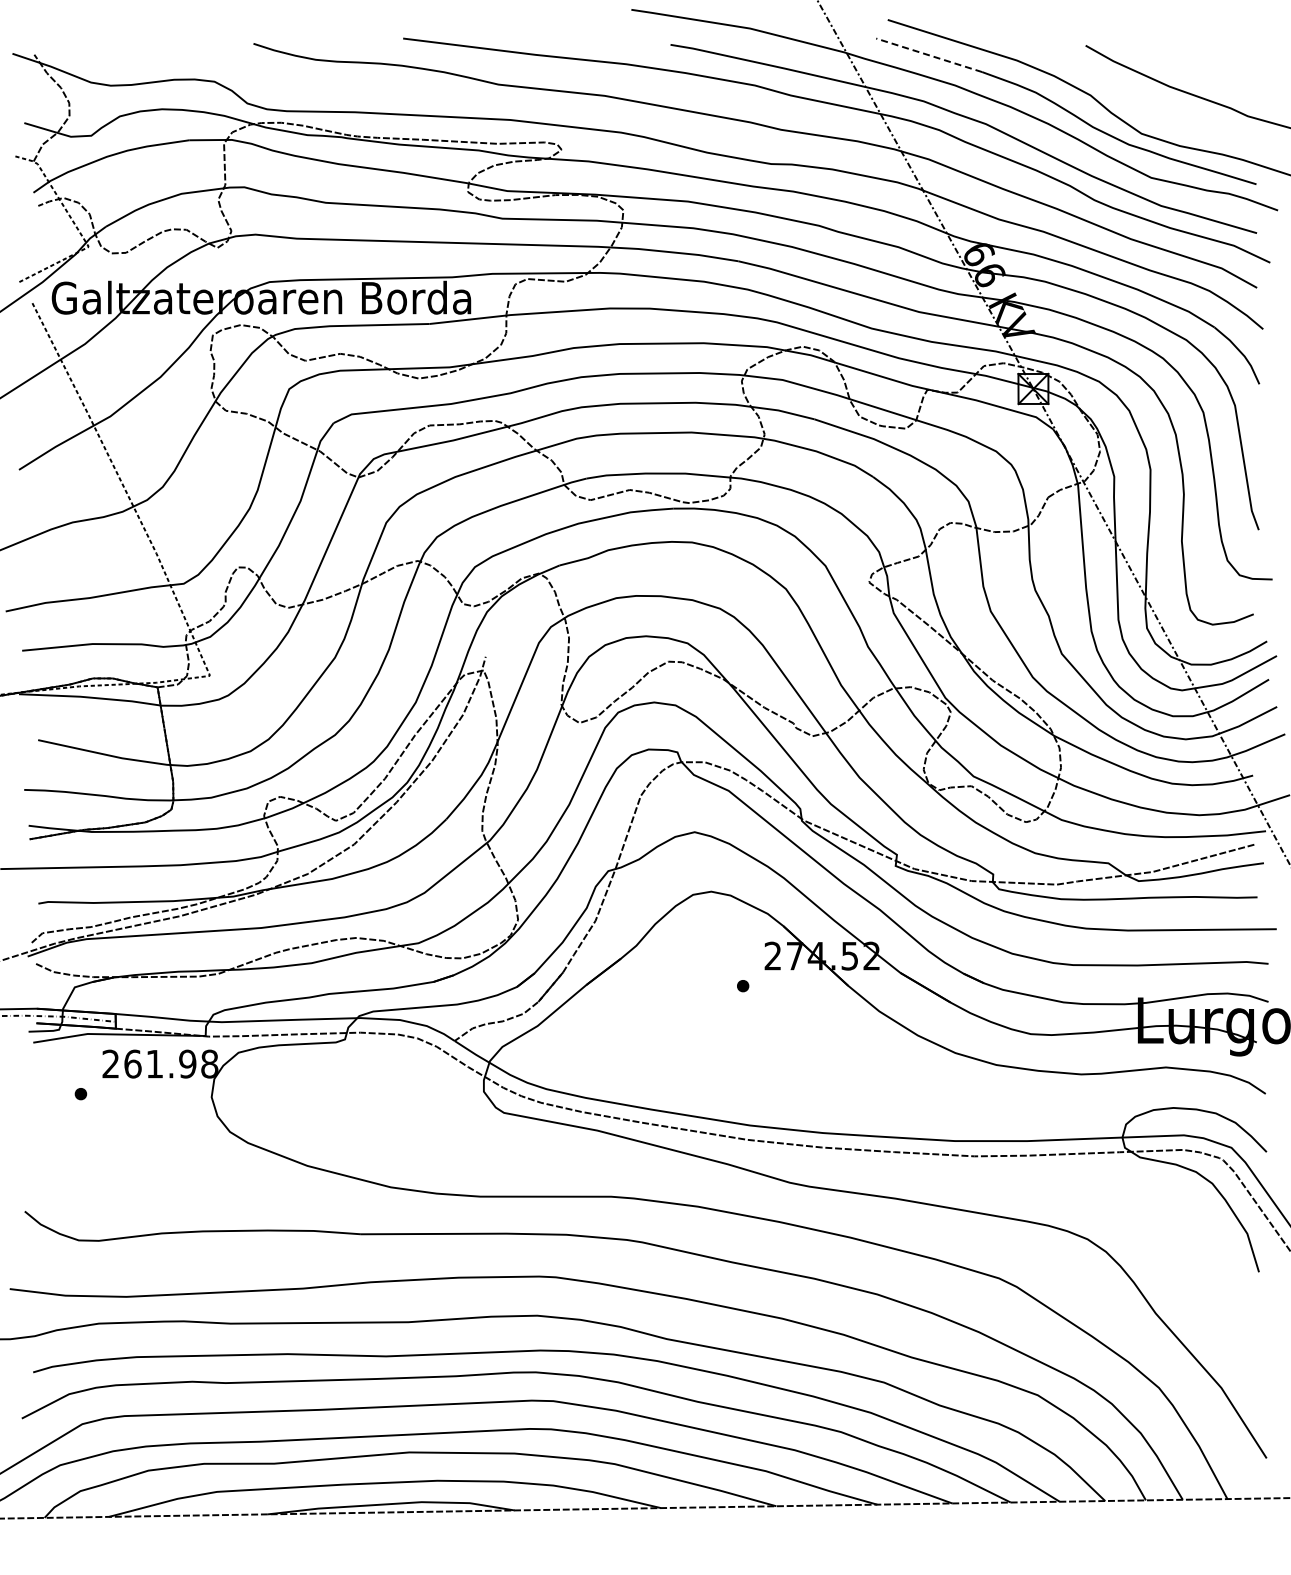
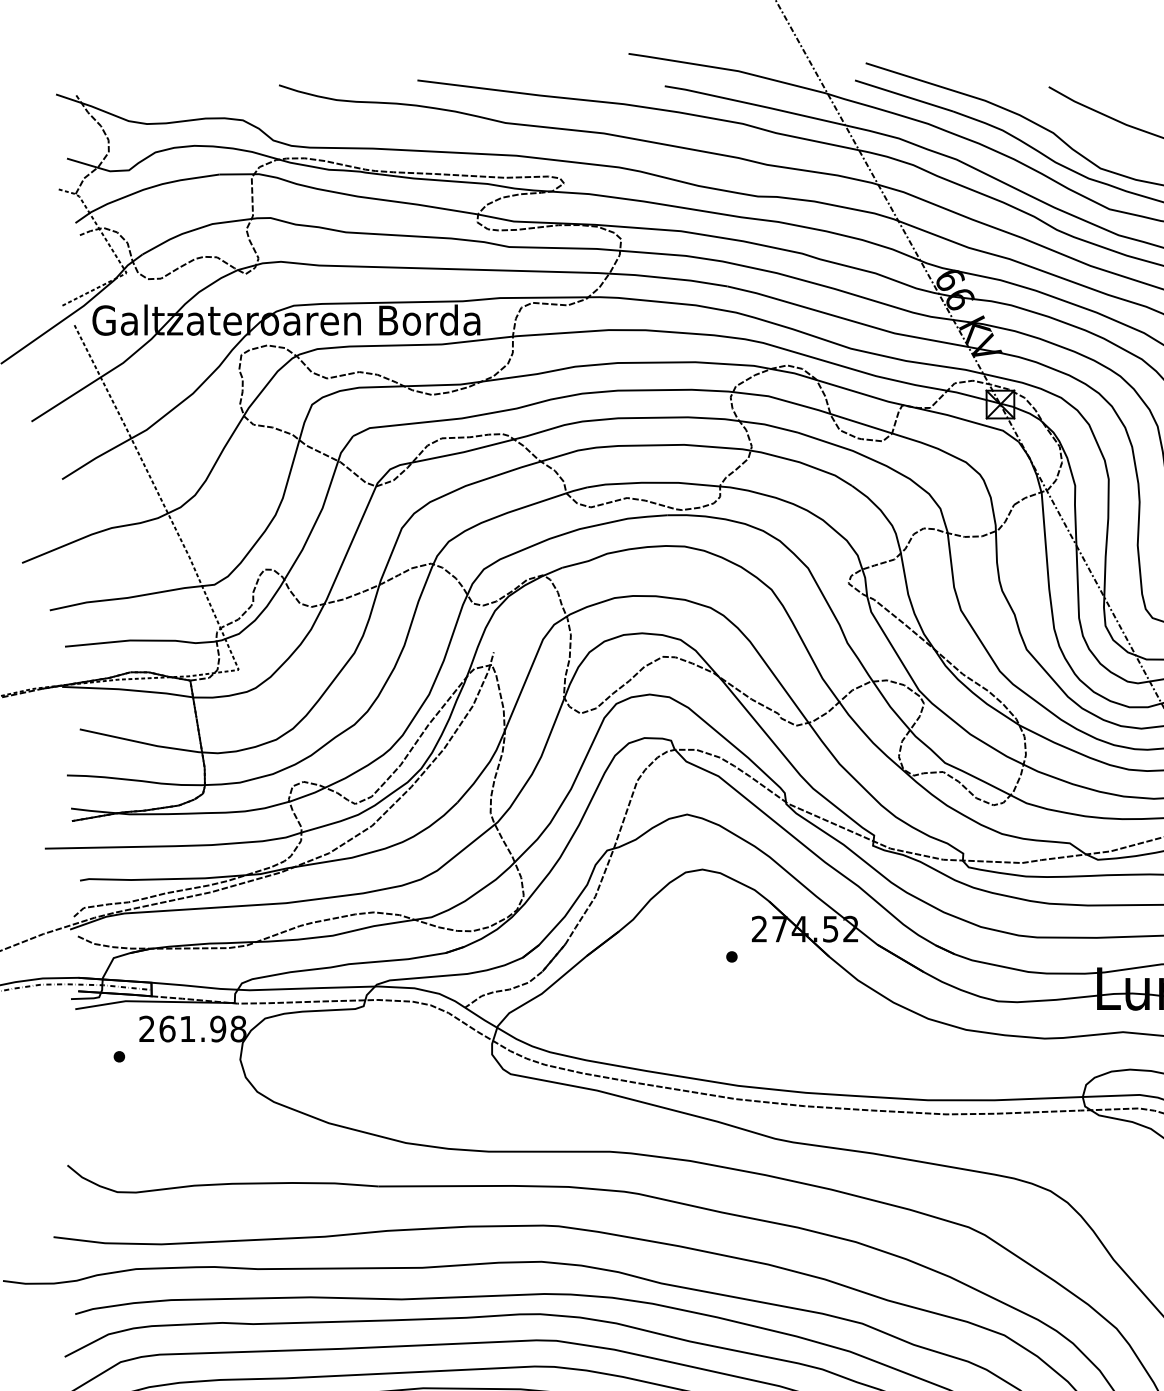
line: (929, 55) -> (904, 96), dashed -> solid

